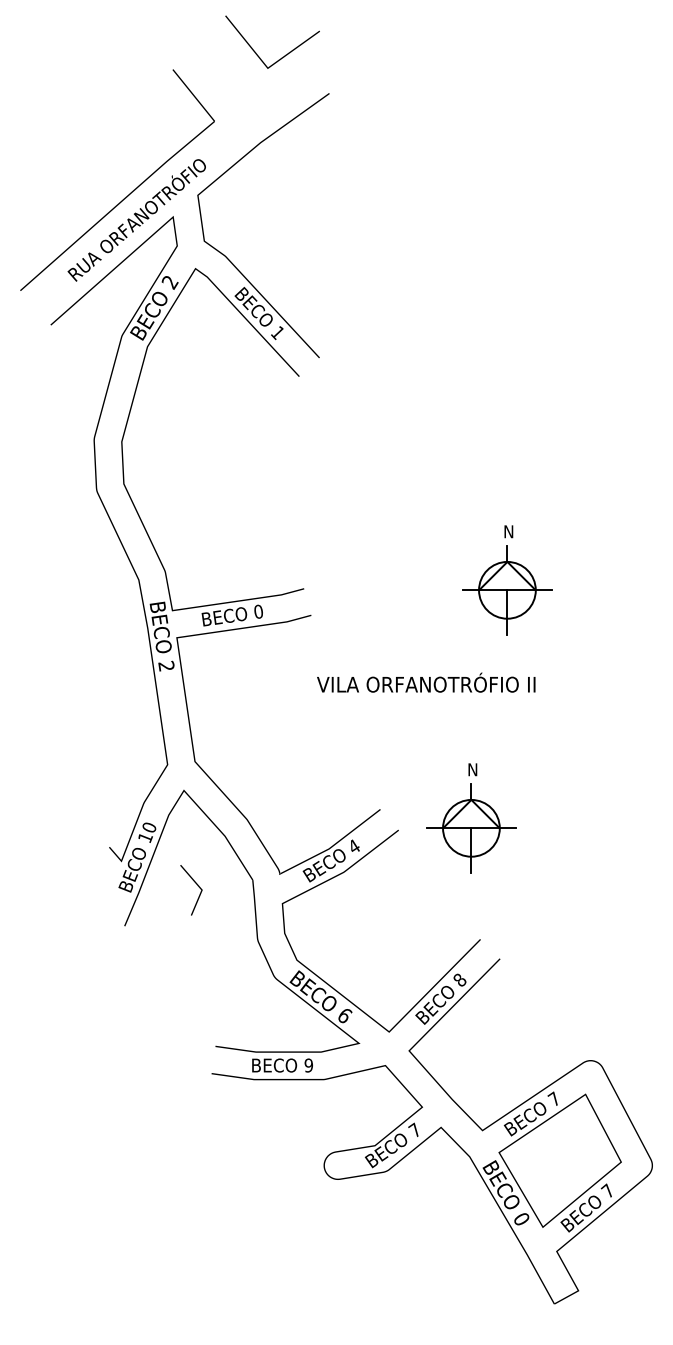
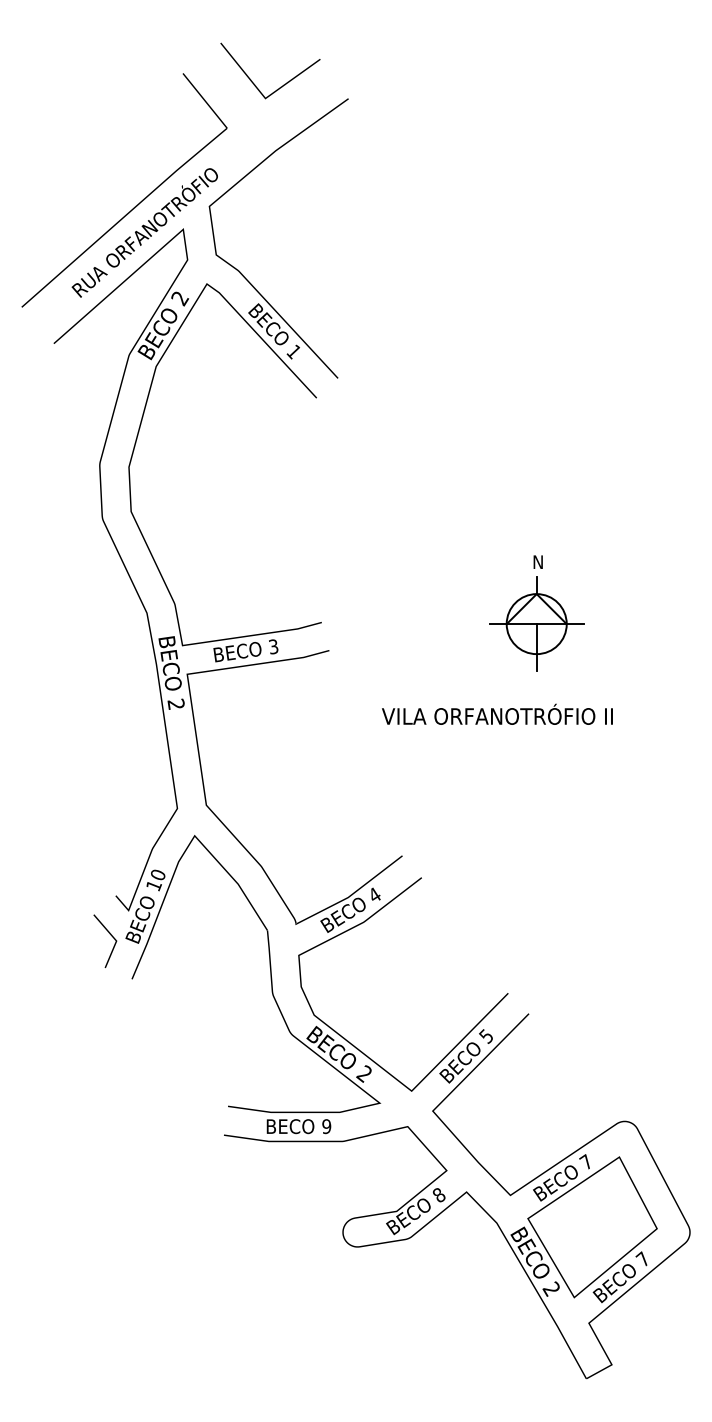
line: (281, 57) -> (279, 87), moved
text: (258, 611) -> (273, 646), 0 -> 3
text: (426, 682) -> (497, 714), moved
part: (471, 818) -> (498, 865), removed
line: (198, 887) -> (112, 938), moved
text: (459, 980) -> (486, 1036), 8 -> 5
text: (344, 1015) -> (364, 1073), 6 -> 2
text: (414, 1129) -> (438, 1194), 7 -> 8
text: (520, 1218) -> (550, 1288), 0 -> 2

